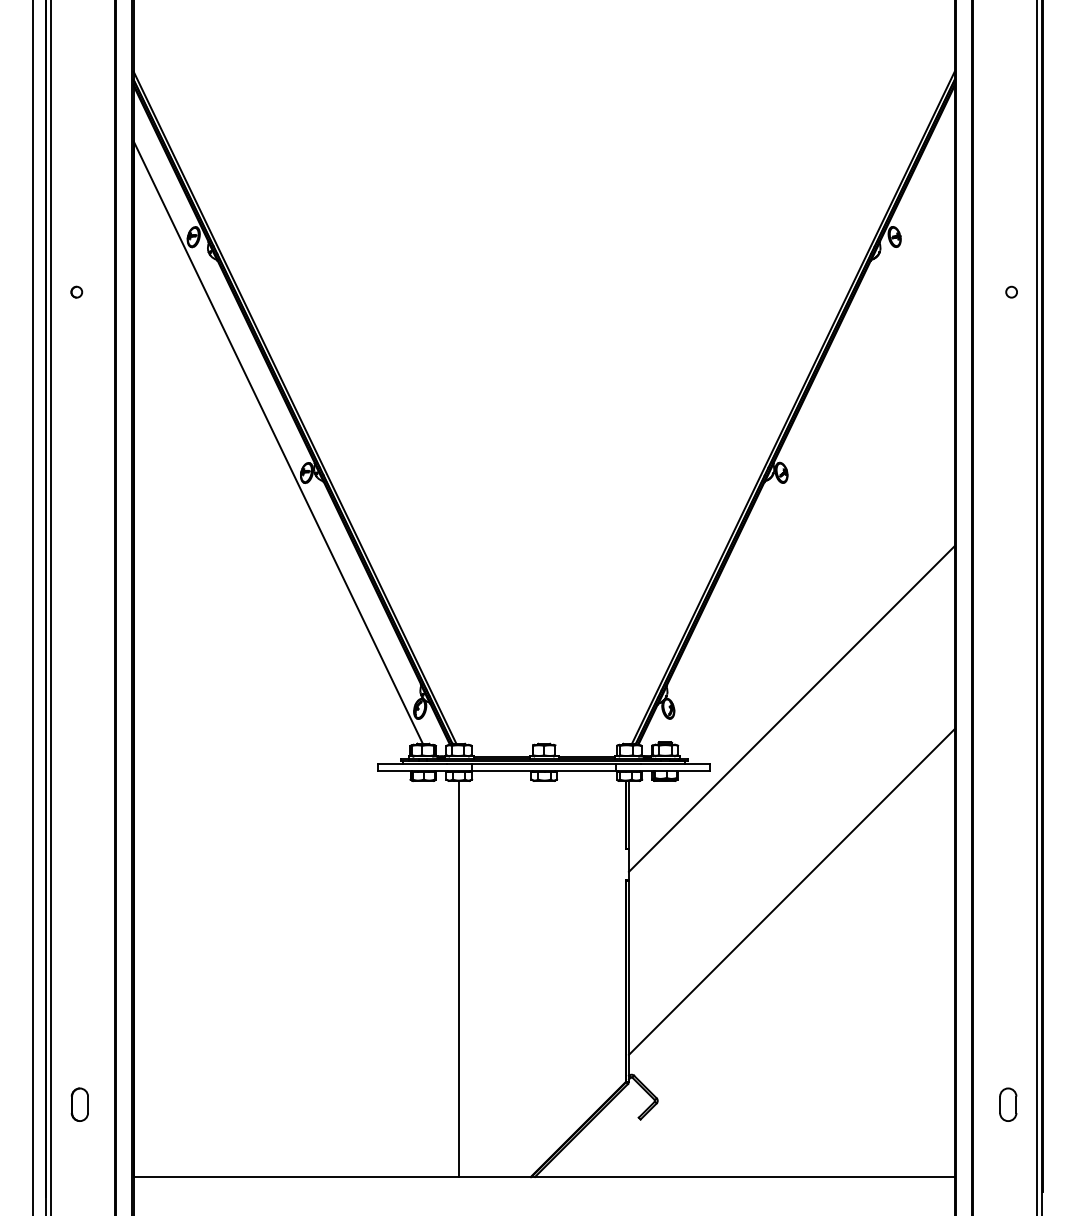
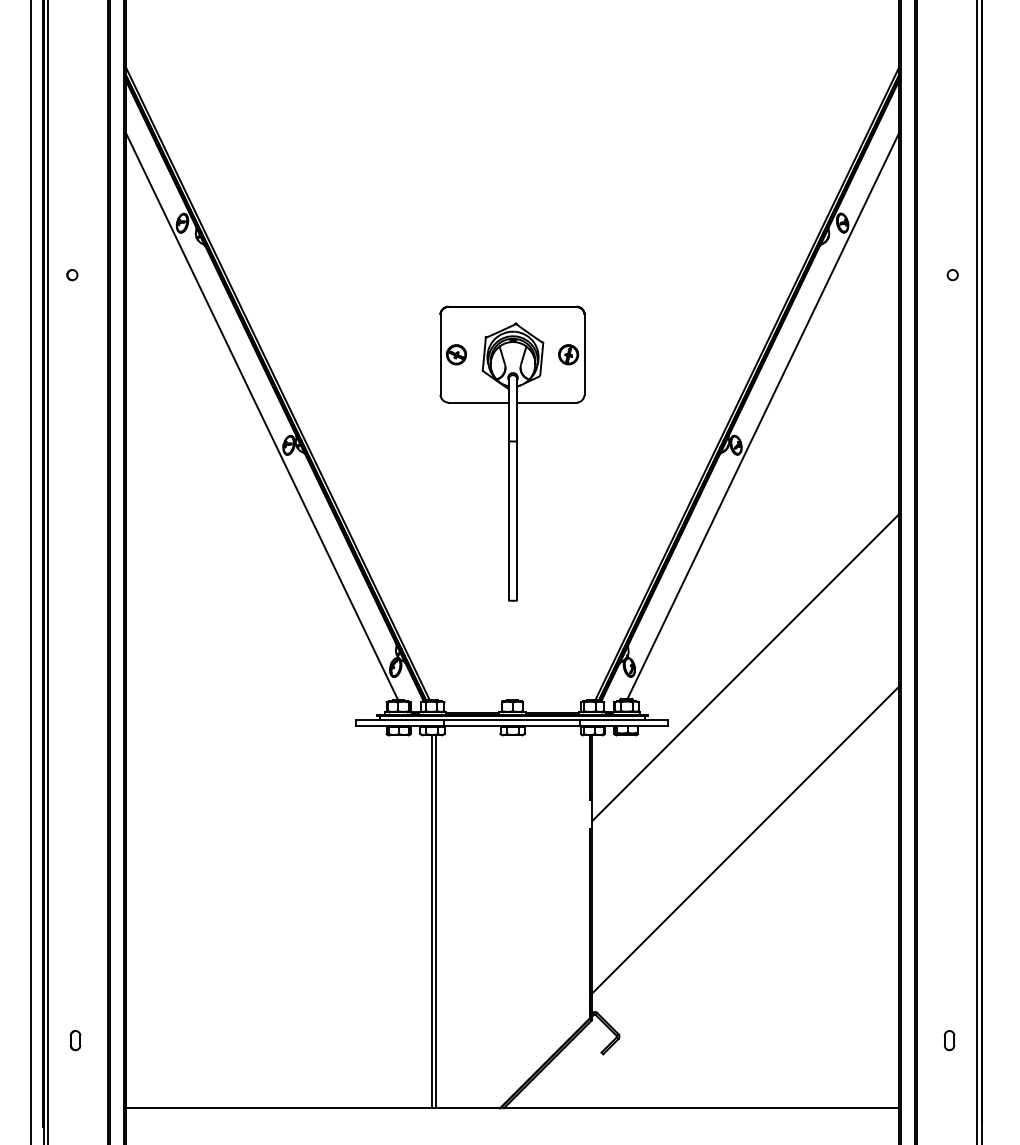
line: (810, 441) -> (763, 415), added
part: (544, 481) -> (512, 453), added
line: (462, 978) -> (435, 921), added
part: (80, 1104) -> (75, 1040), size x0.62
part: (1008, 1104) -> (949, 1040), size x0.62

